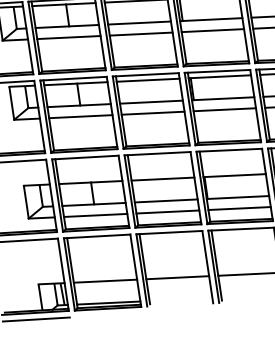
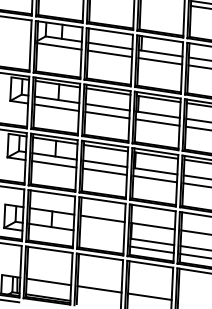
line: (166, 200) -> (102, 234), removed
line: (167, 212) -> (101, 242), removed
line: (94, 214) -> (50, 234), removed

